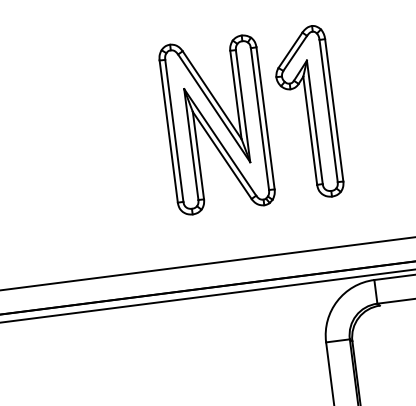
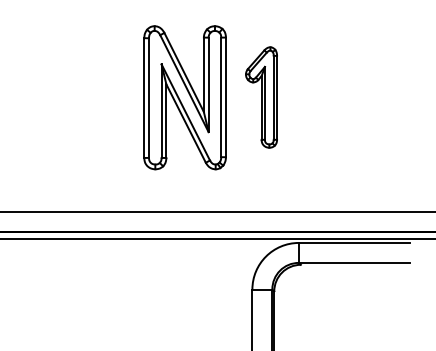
part: (307, 113) -> (261, 97), size x0.7

